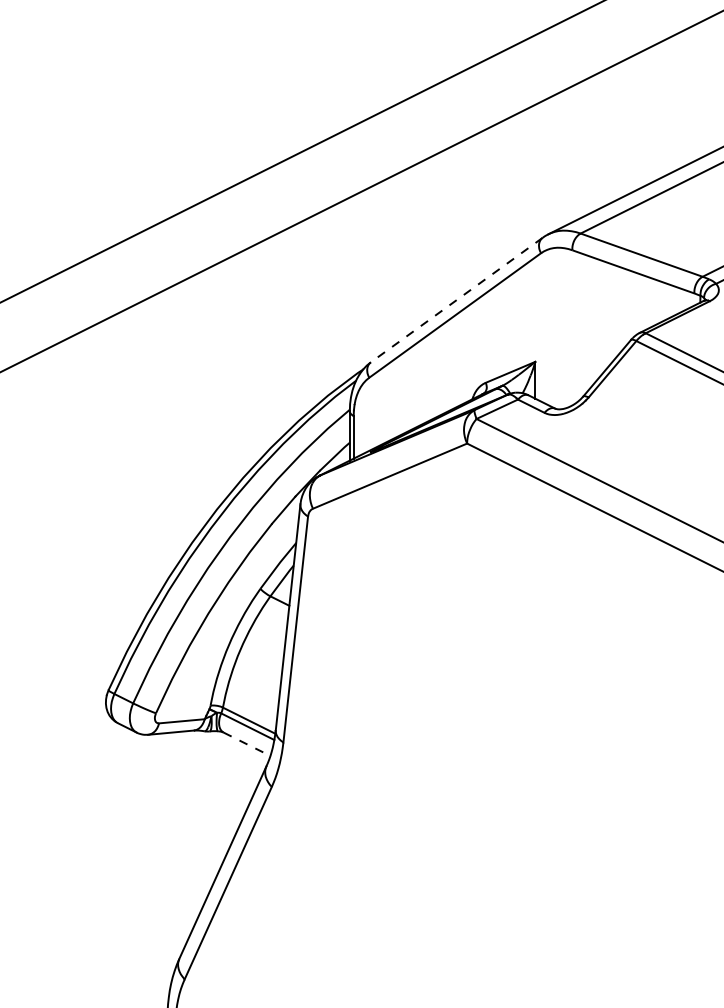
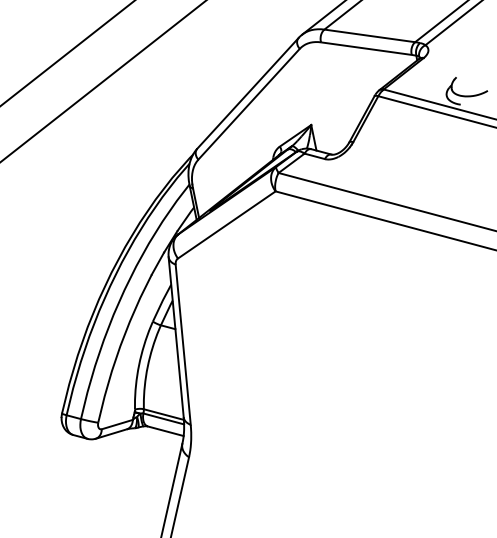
line: (456, 300) -> (247, 93), dashed -> solid
line: (247, 744) -> (166, 431), dashed -> solid

